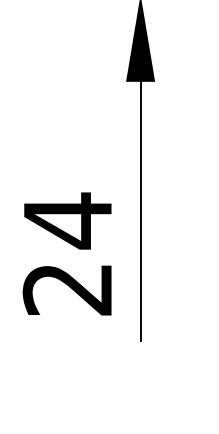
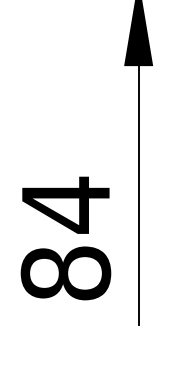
text: (67, 288) -> (65, 272), 24 -> 84

